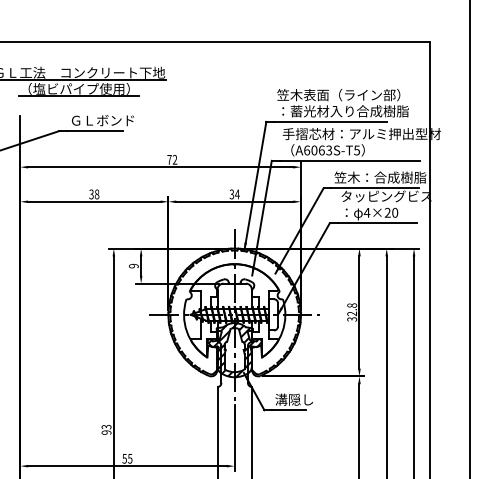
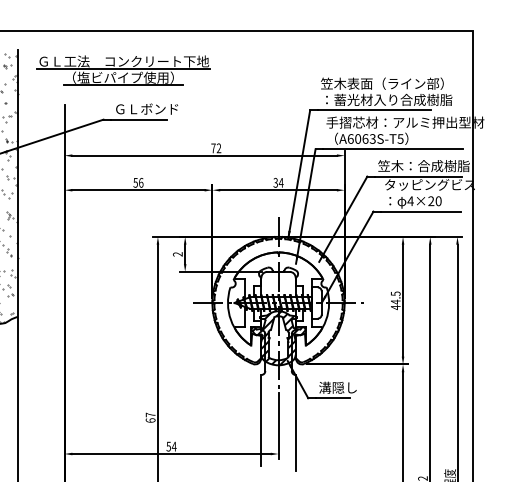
text: (94, 194) -> (138, 182), 38 -> 56
text: (133, 266) -> (177, 254), 9 -> 2
text: (351, 312) -> (395, 300), 32.8 -> 44.5
text: (106, 429) -> (150, 417), 93 -> 67
text: (129, 458) -> (173, 446), 55 -> 54

